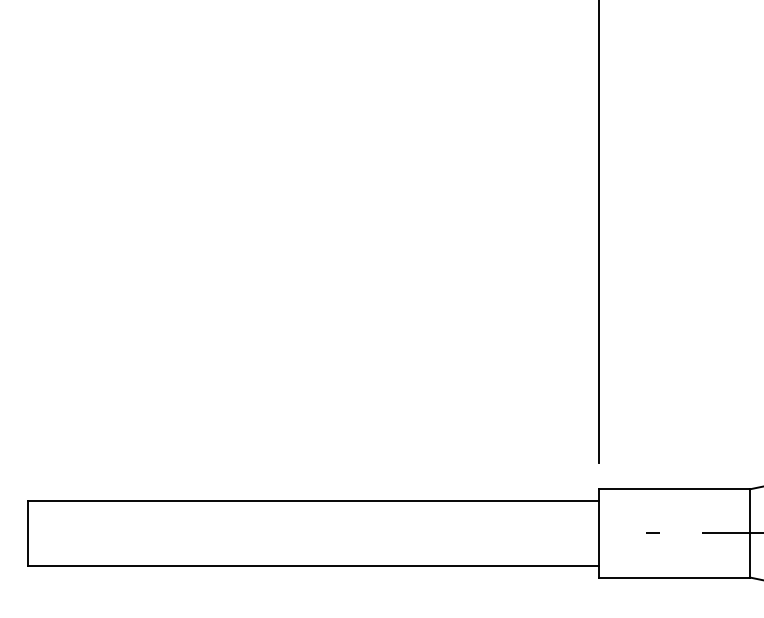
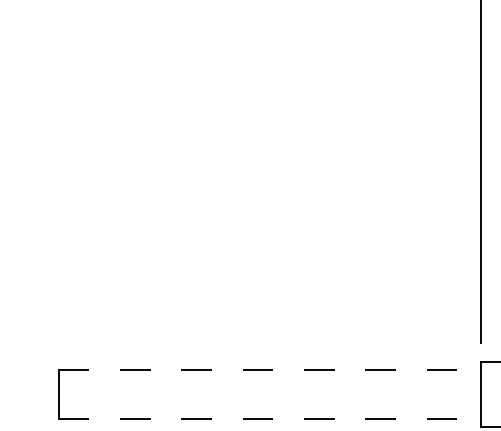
line: (314, 500) -> (270, 370), solid -> dashed
line: (314, 566) -> (270, 418), solid -> dashed

